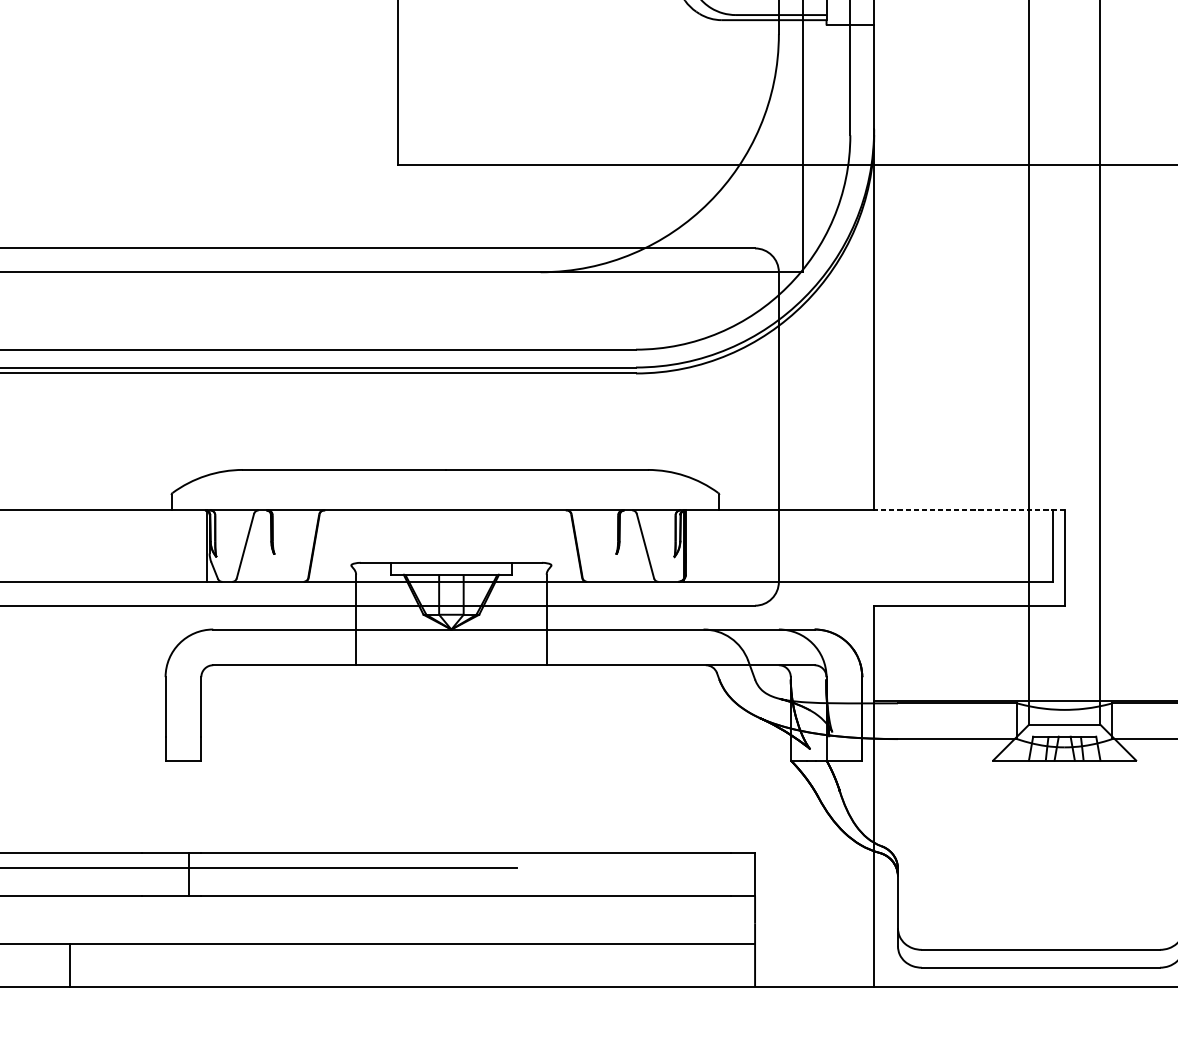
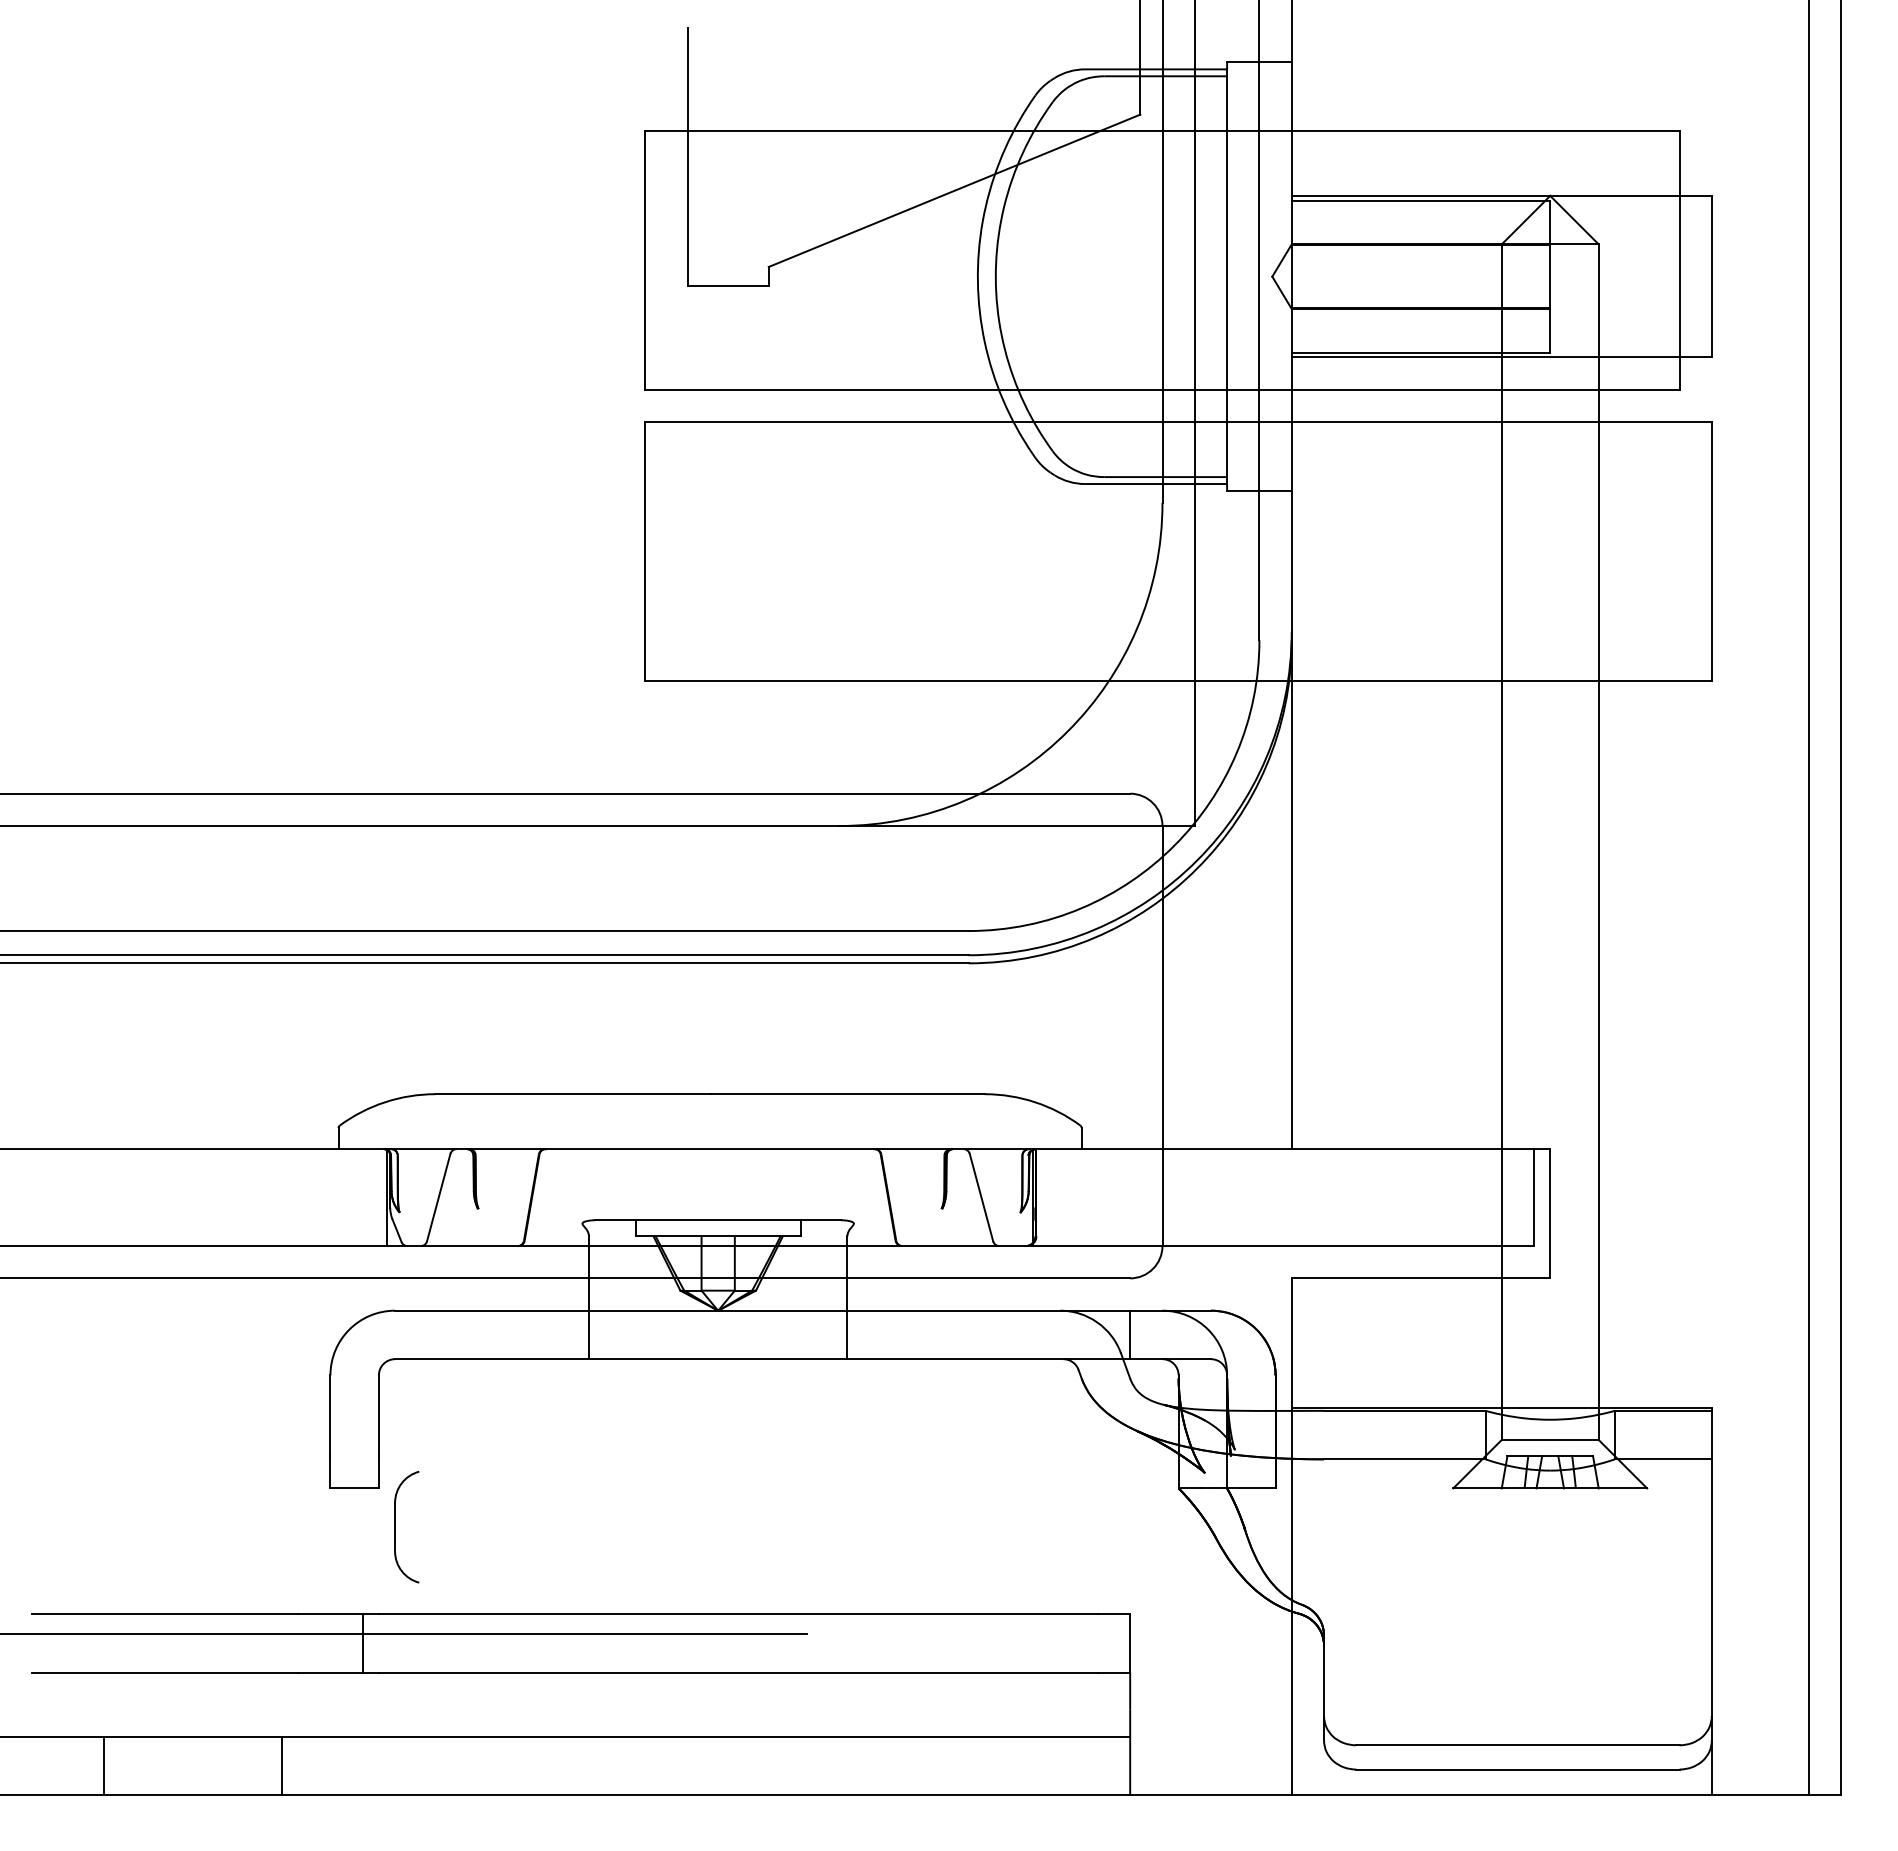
line: (969, 510) -> (1420, 1149), dashed -> solid
line: (755, 647) -> (1130, 1334), added
part: (213, 789) -> (395, 1527), added
line: (69, 965) -> (281, 1766), moved

